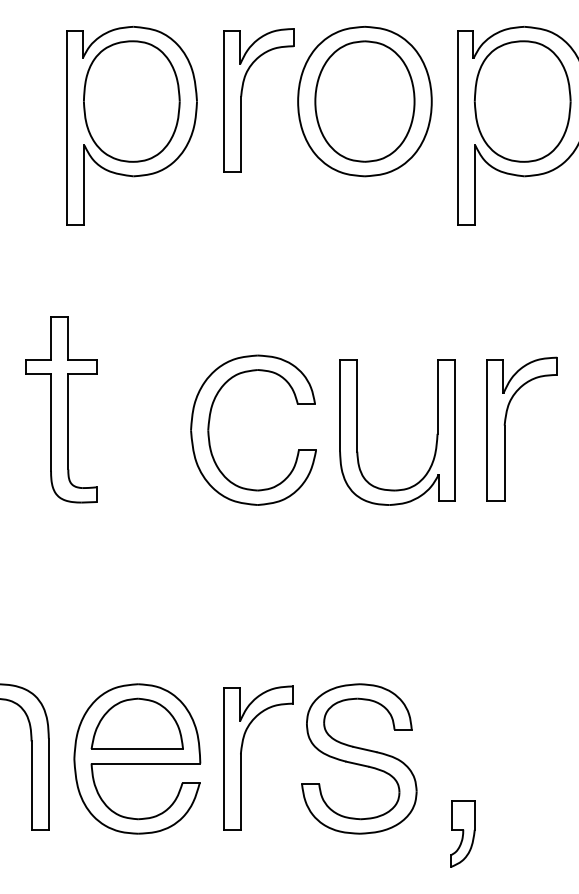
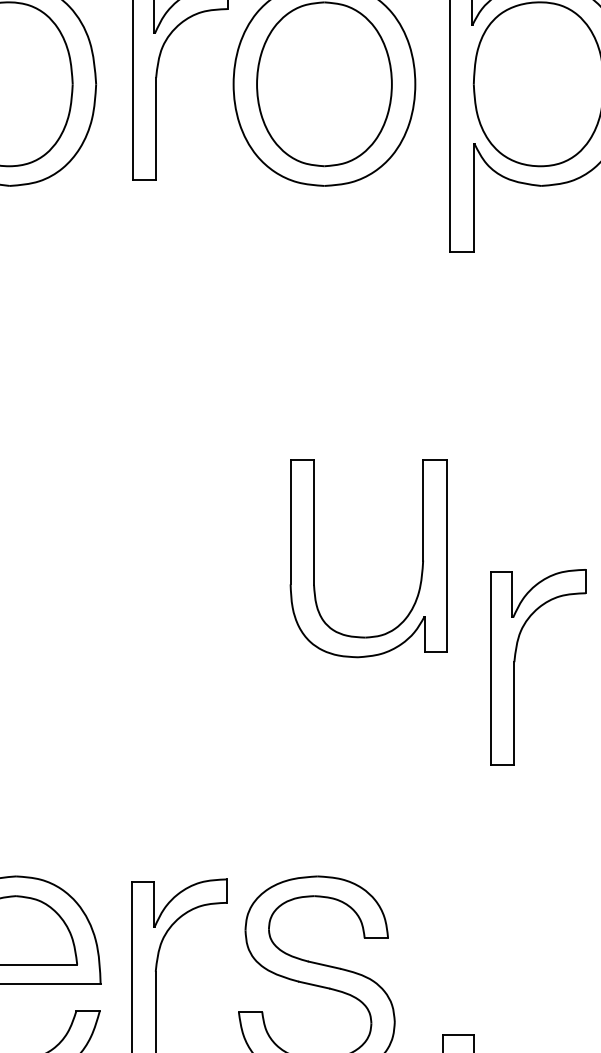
part: (210, 420) -> (114, 517), removed
part: (505, 428) -> (515, 666), moved
part: (436, 434) -> (421, 561), moved

